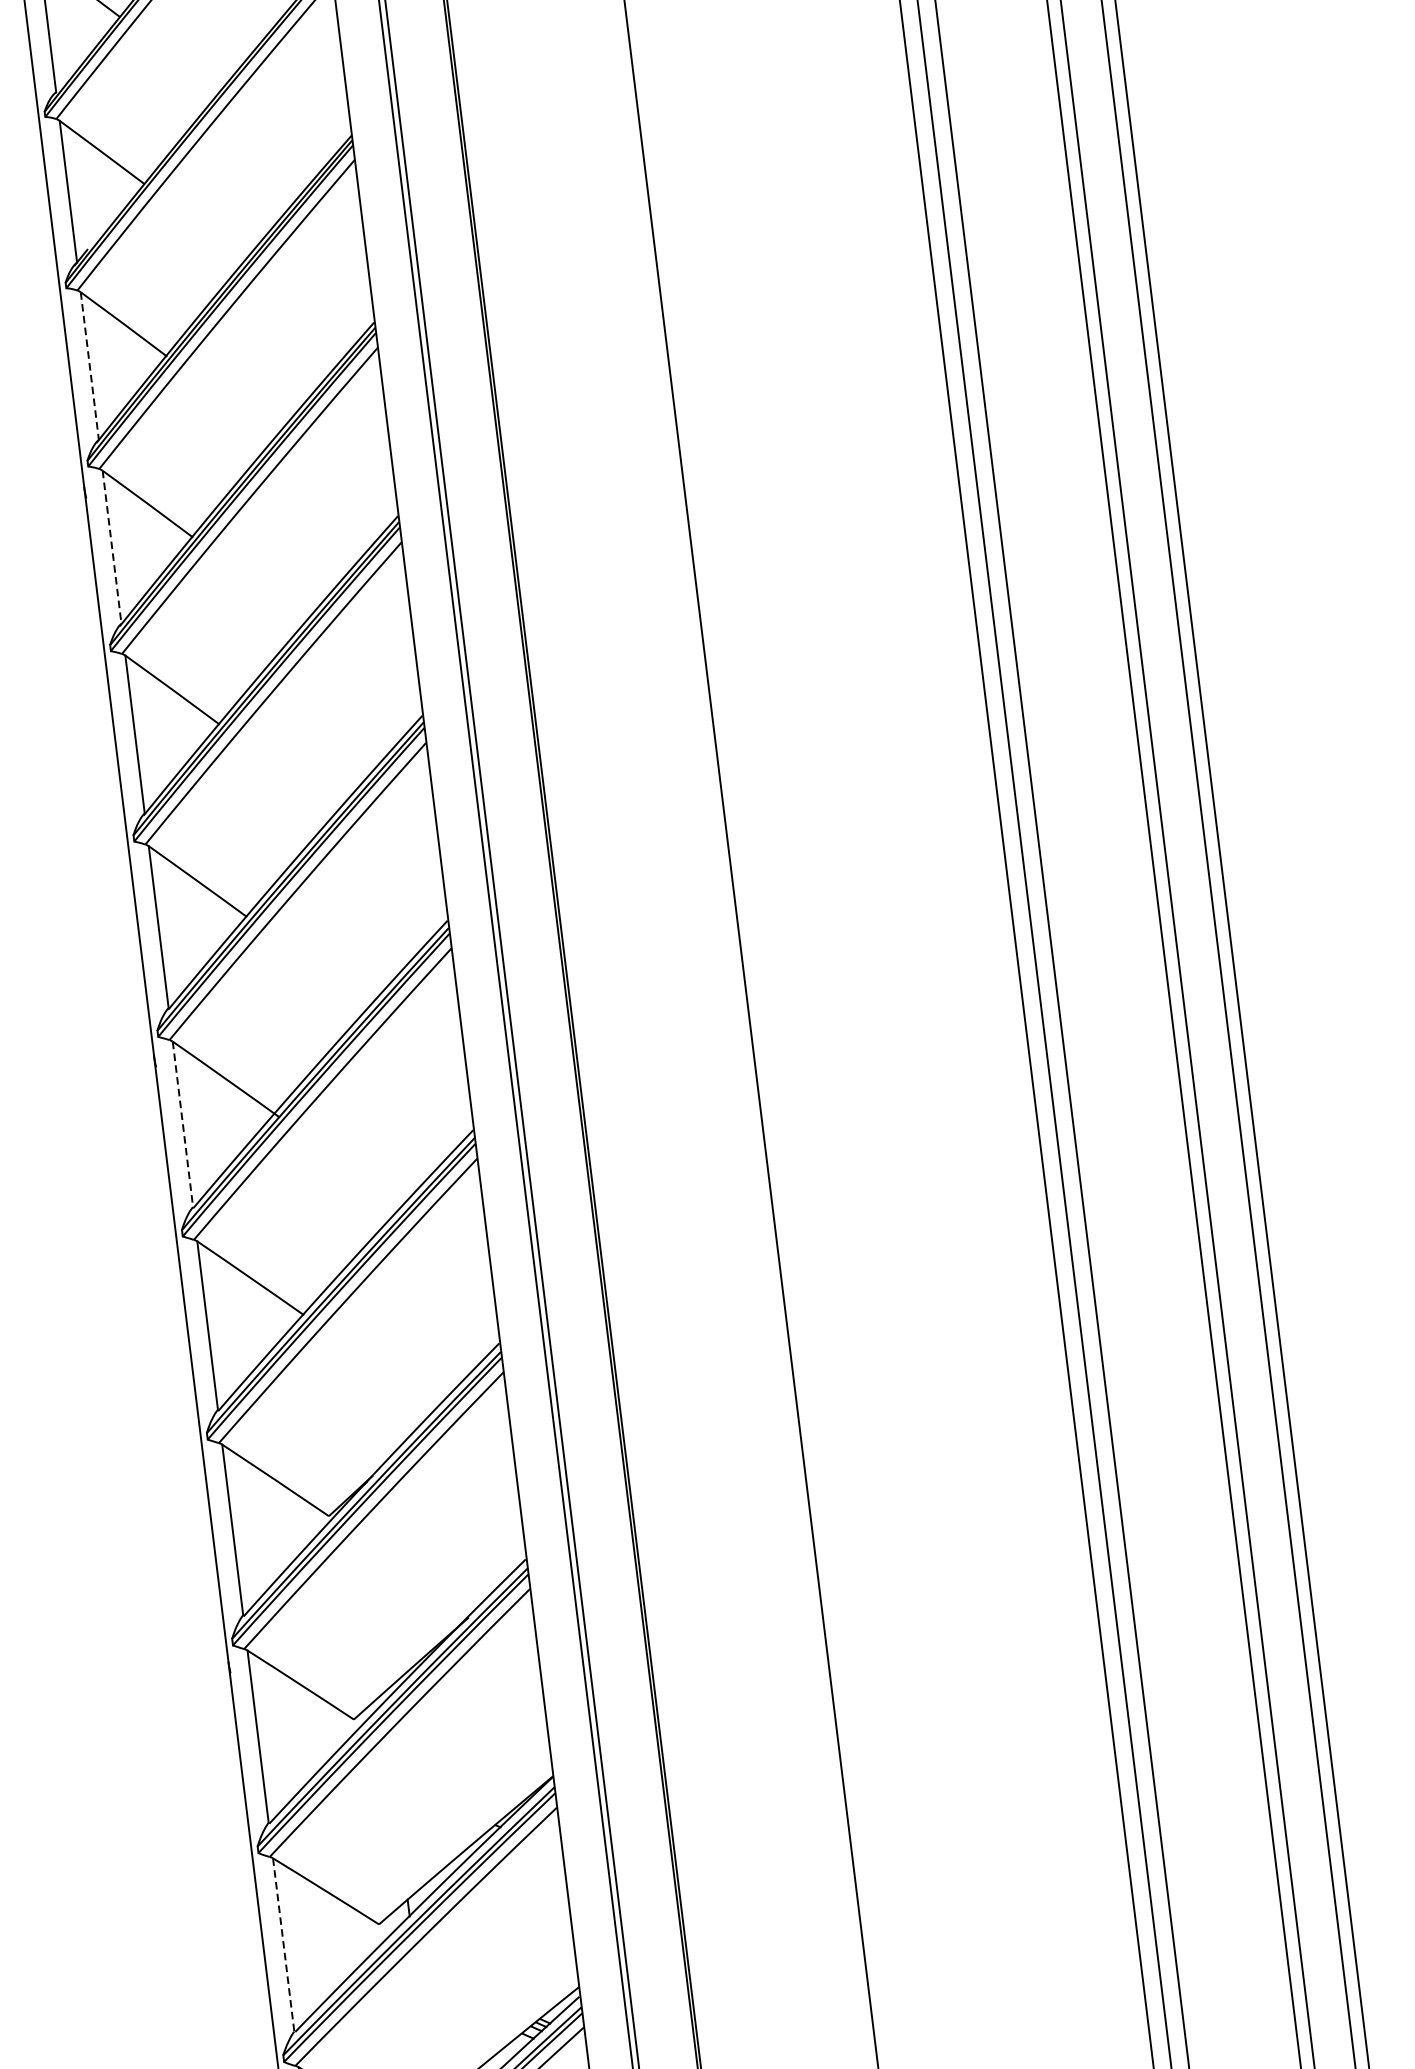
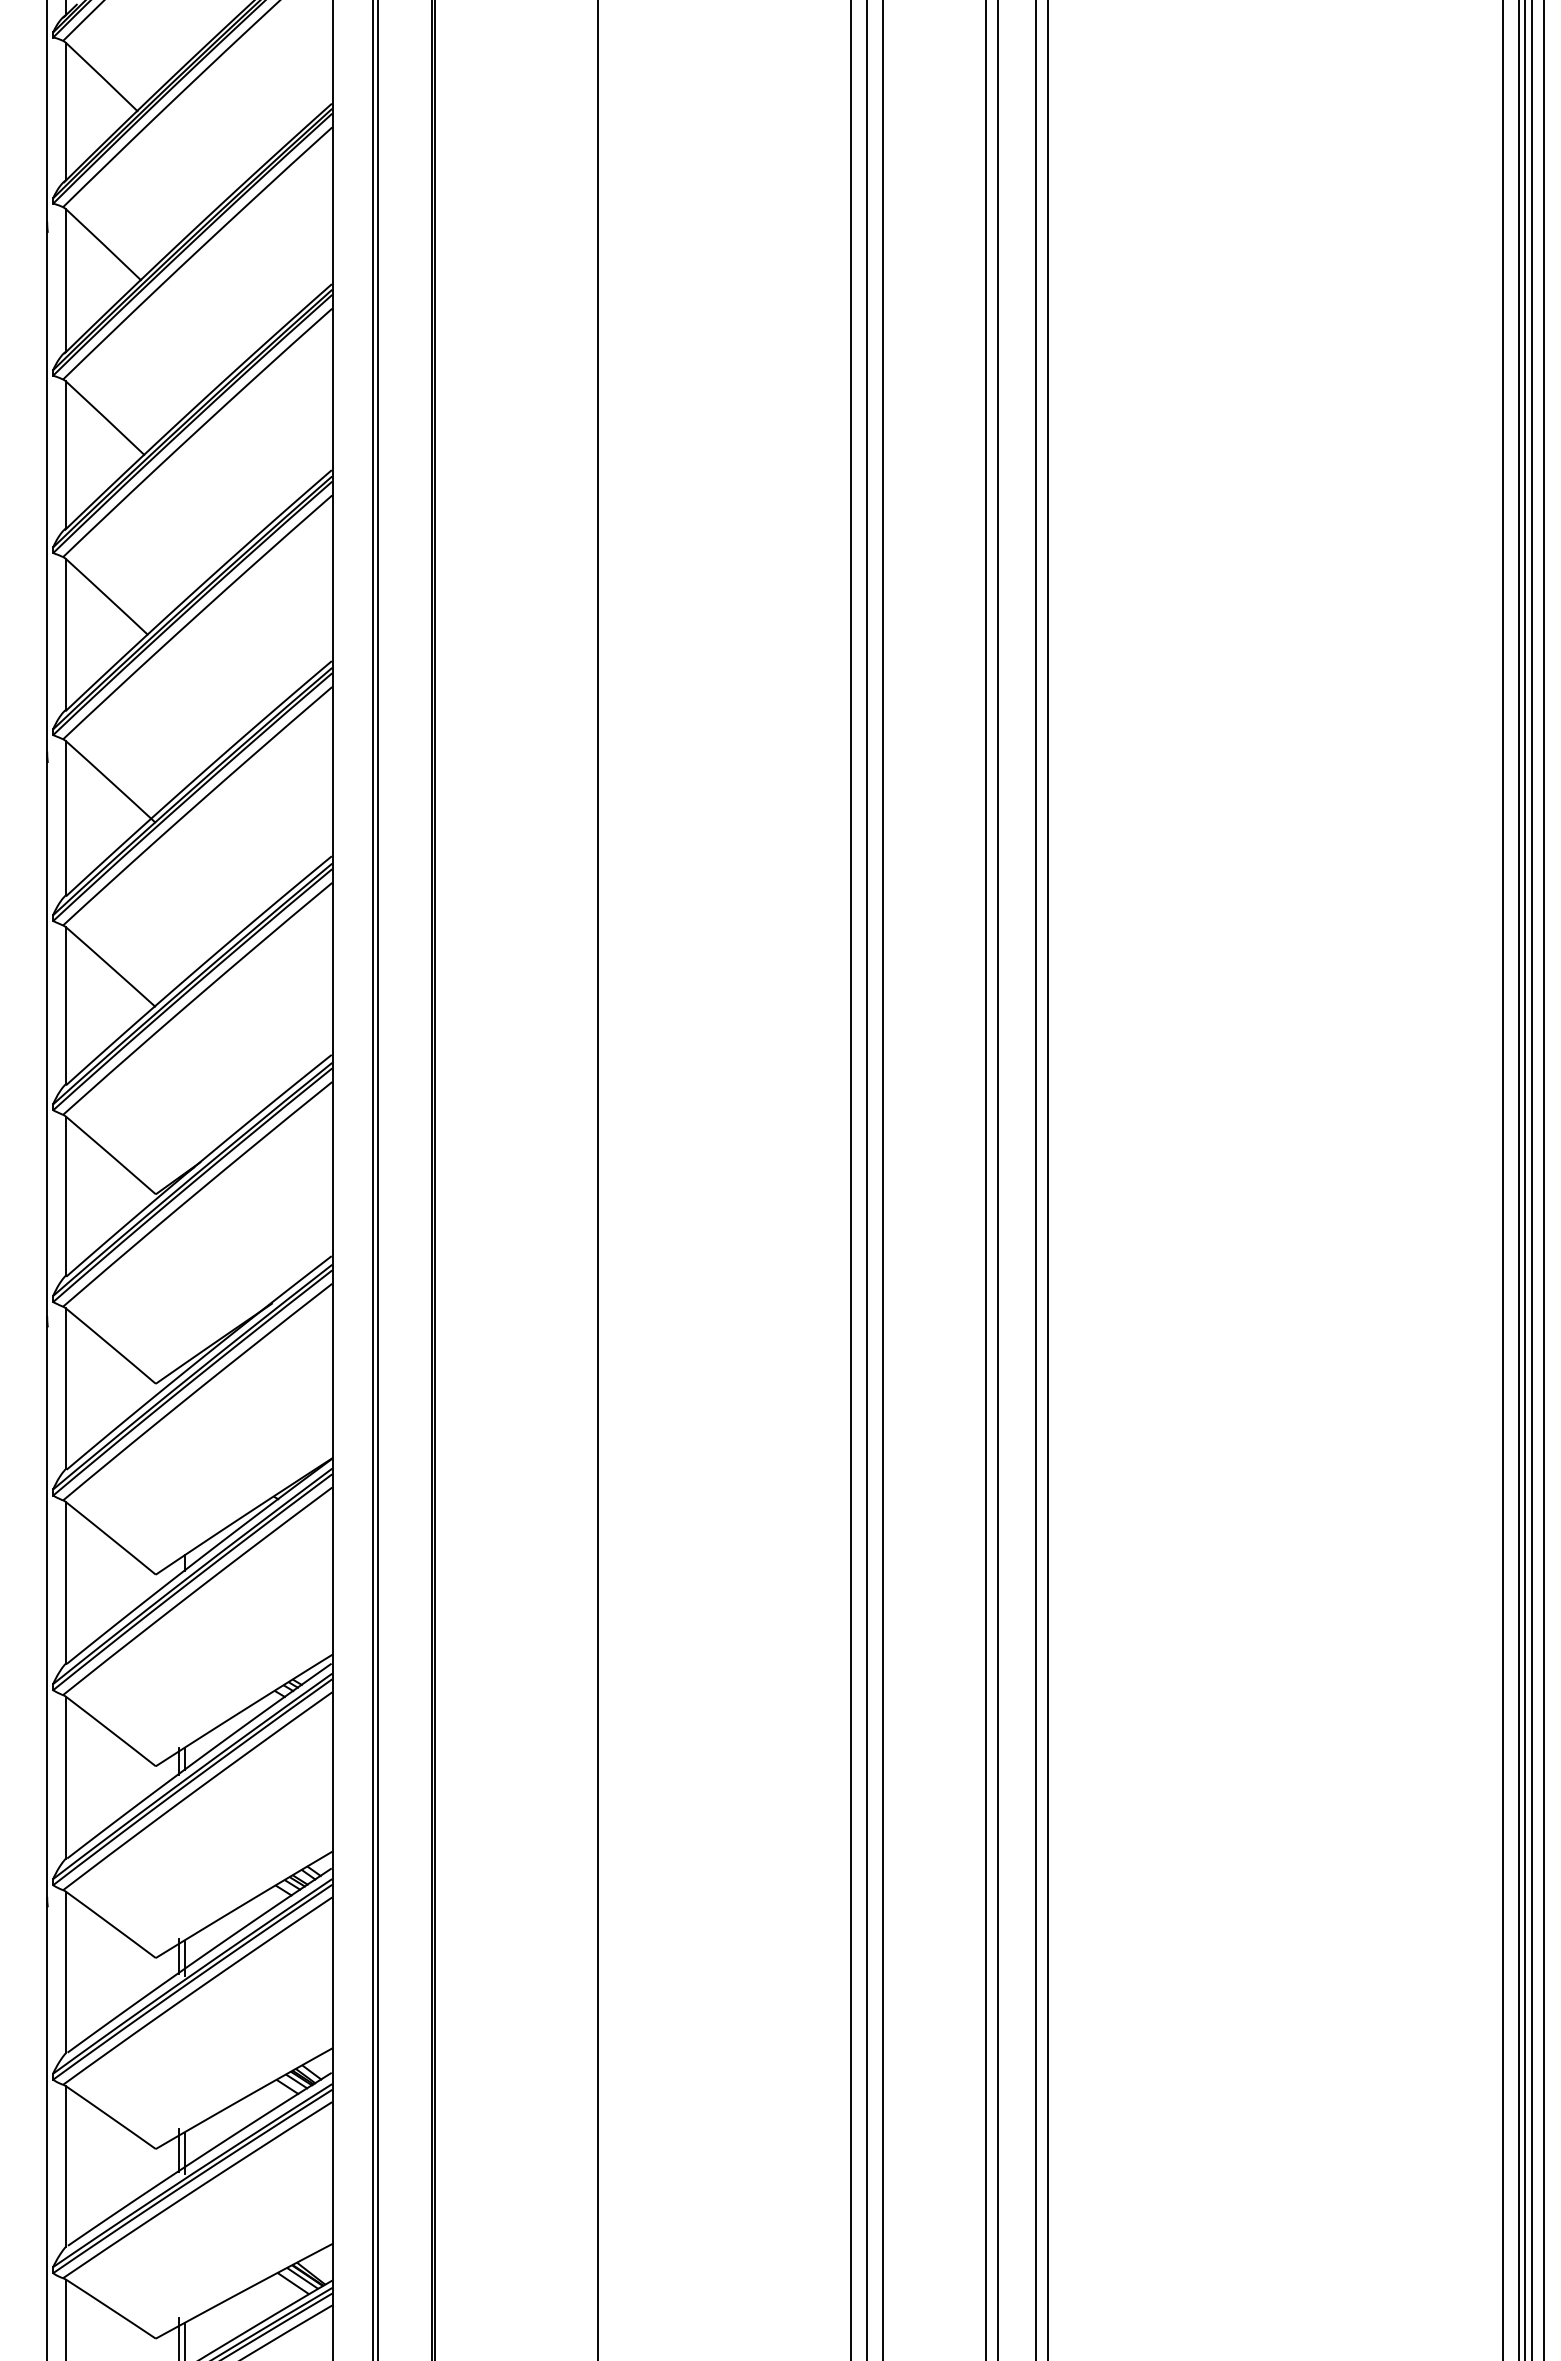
line: (89, 365) -> (65, 111), dashed -> solid
line: (111, 547) -> (65, 280), dashed -> solid
line: (182, 1124) -> (65, 818), dashed -> solid
line: (283, 1944) -> (65, 1582), dashed -> solid

